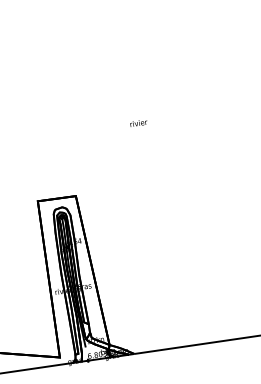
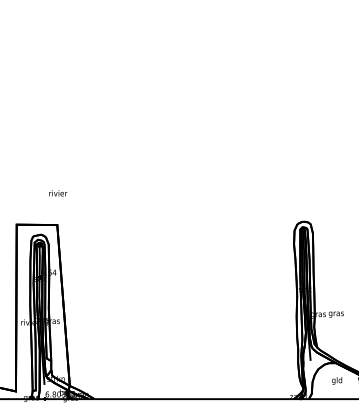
text: (139, 123) -> (58, 193), moved

